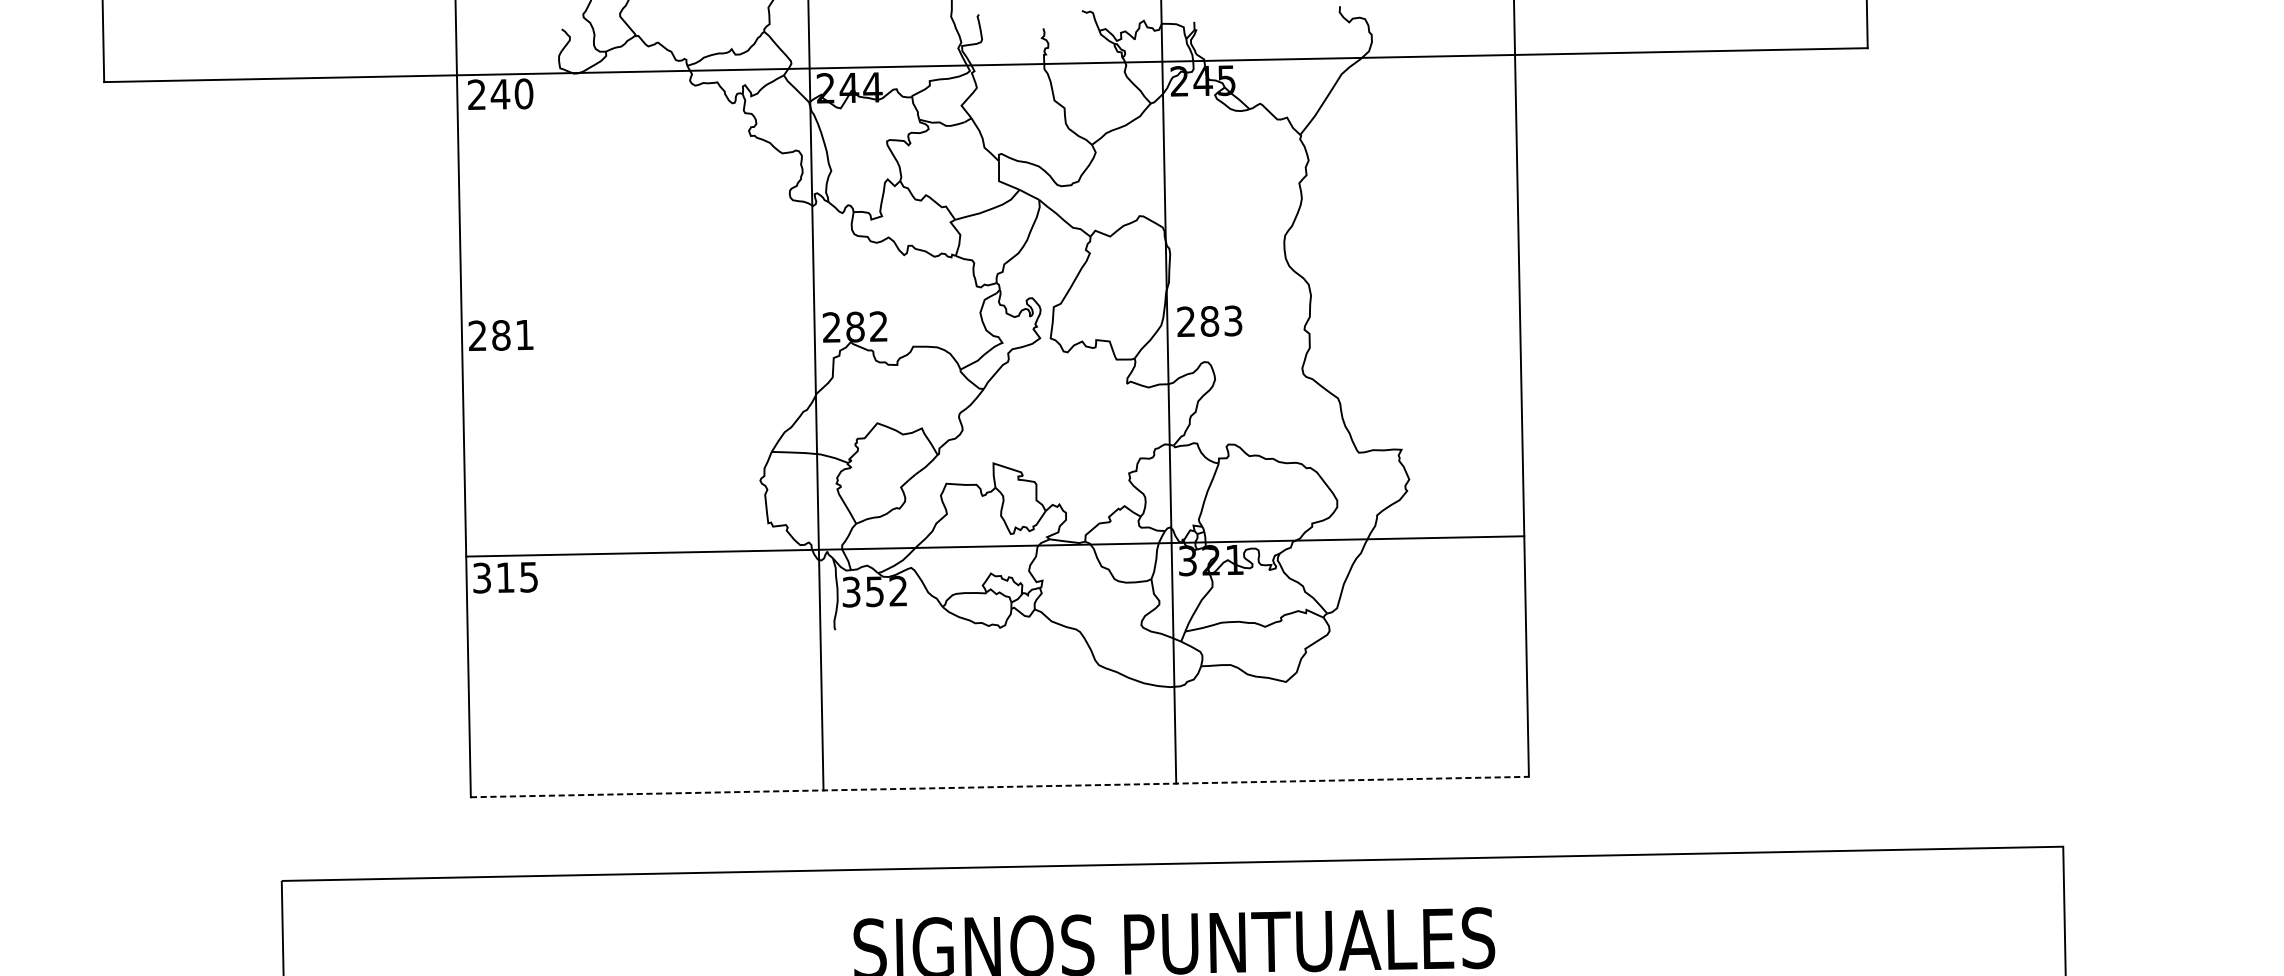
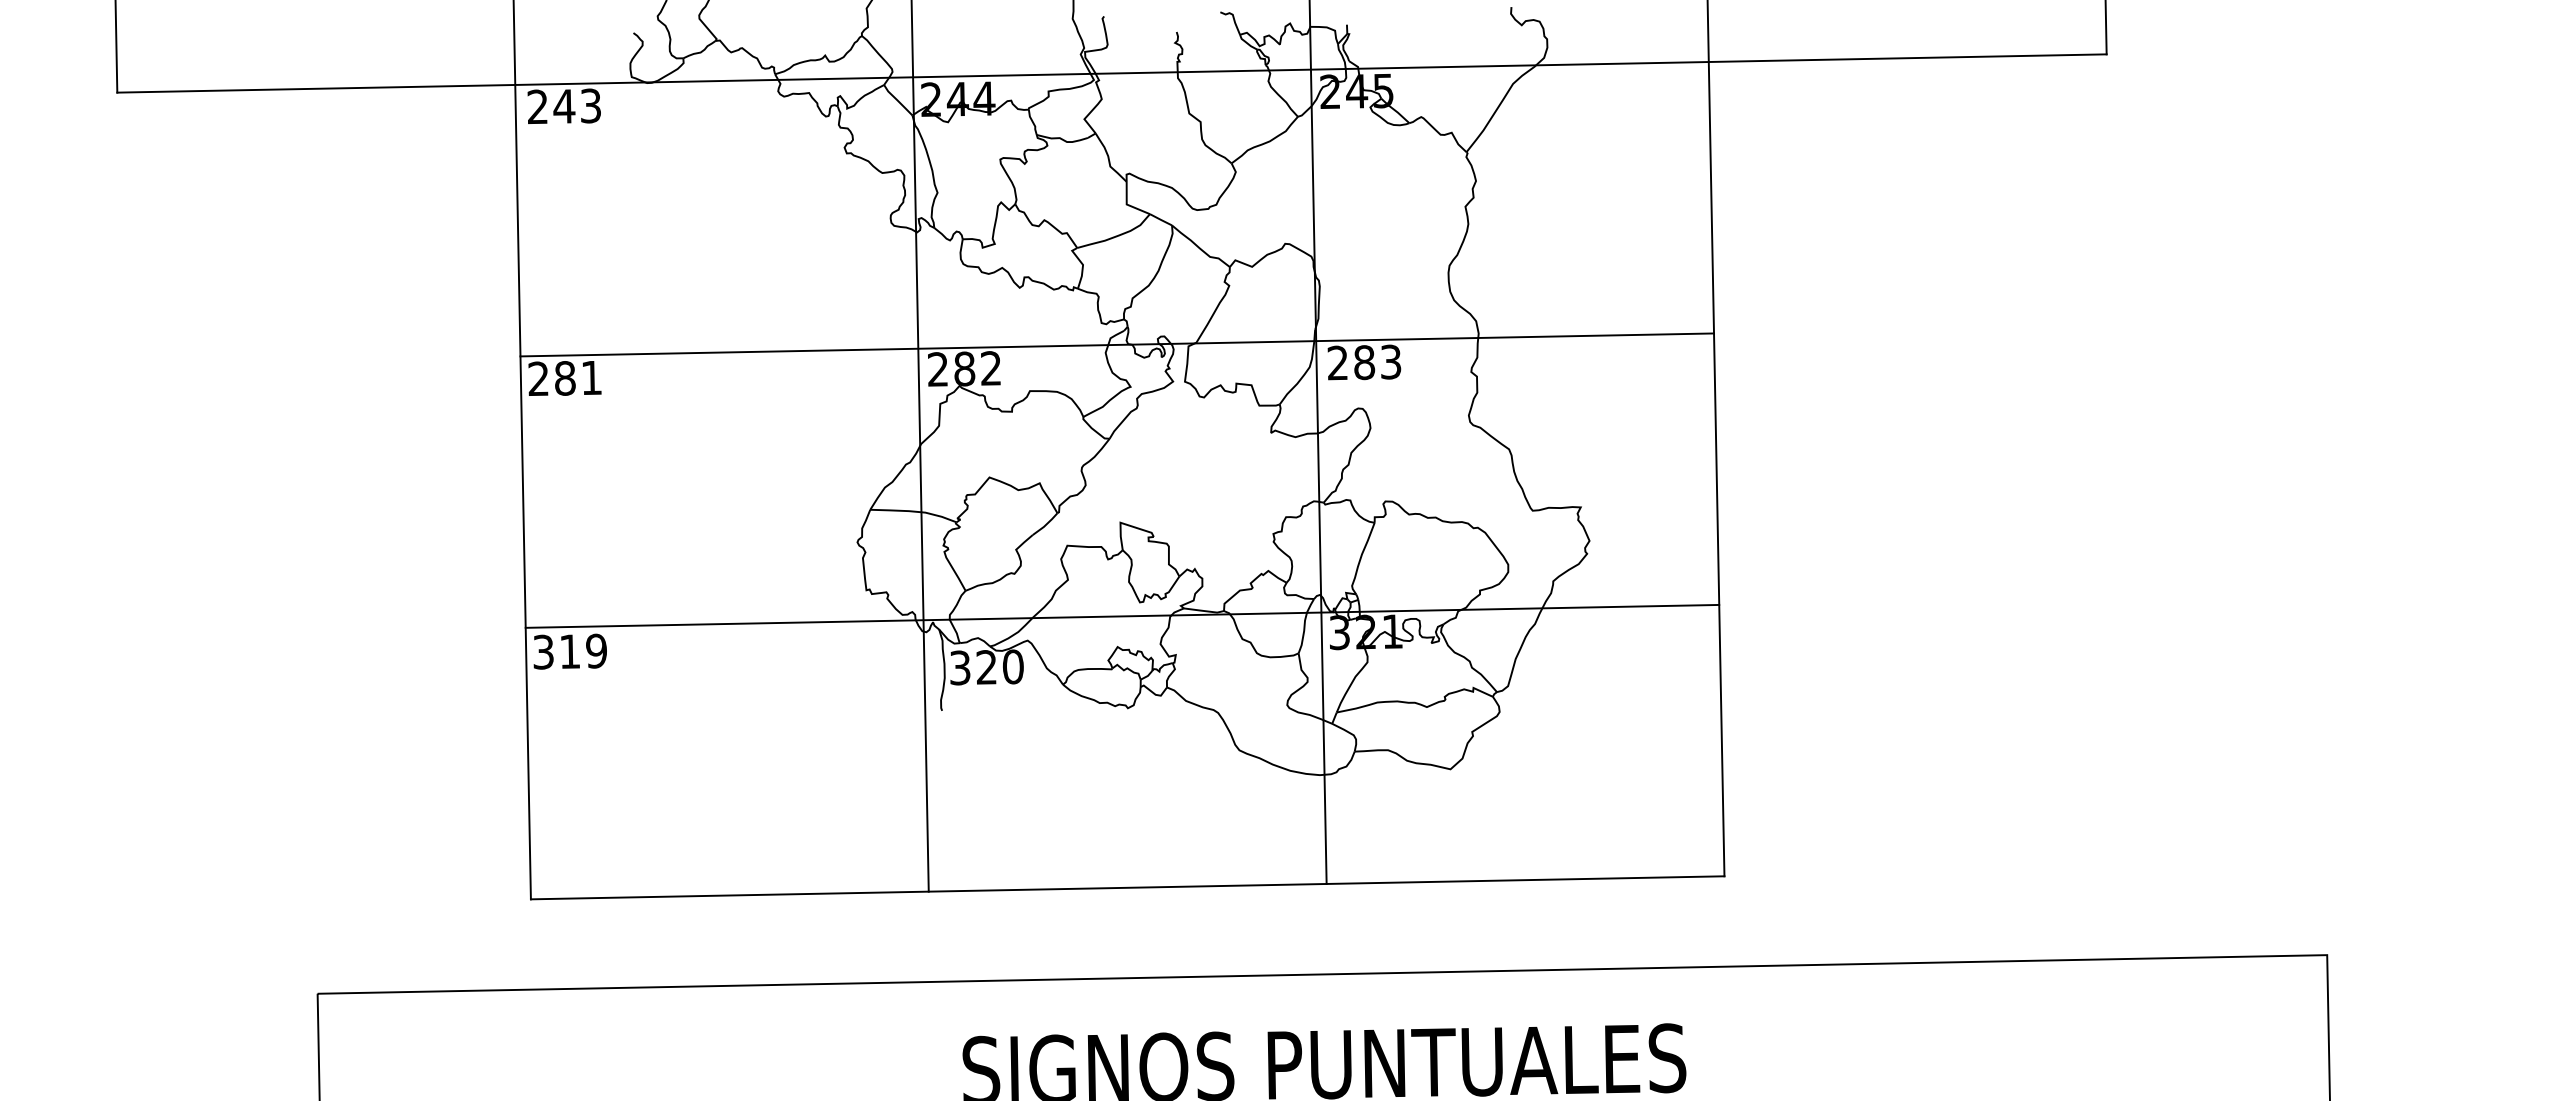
text: (523, 93) -> (590, 105), 240 -> 243
line: (990, 305) -> (1117, 344), added
text: (528, 576) -> (596, 650), 315 -> 319
text: (886, 590) -> (999, 666), 352 -> 320
line: (999, 786) -> (1127, 887), dashed -> solid

